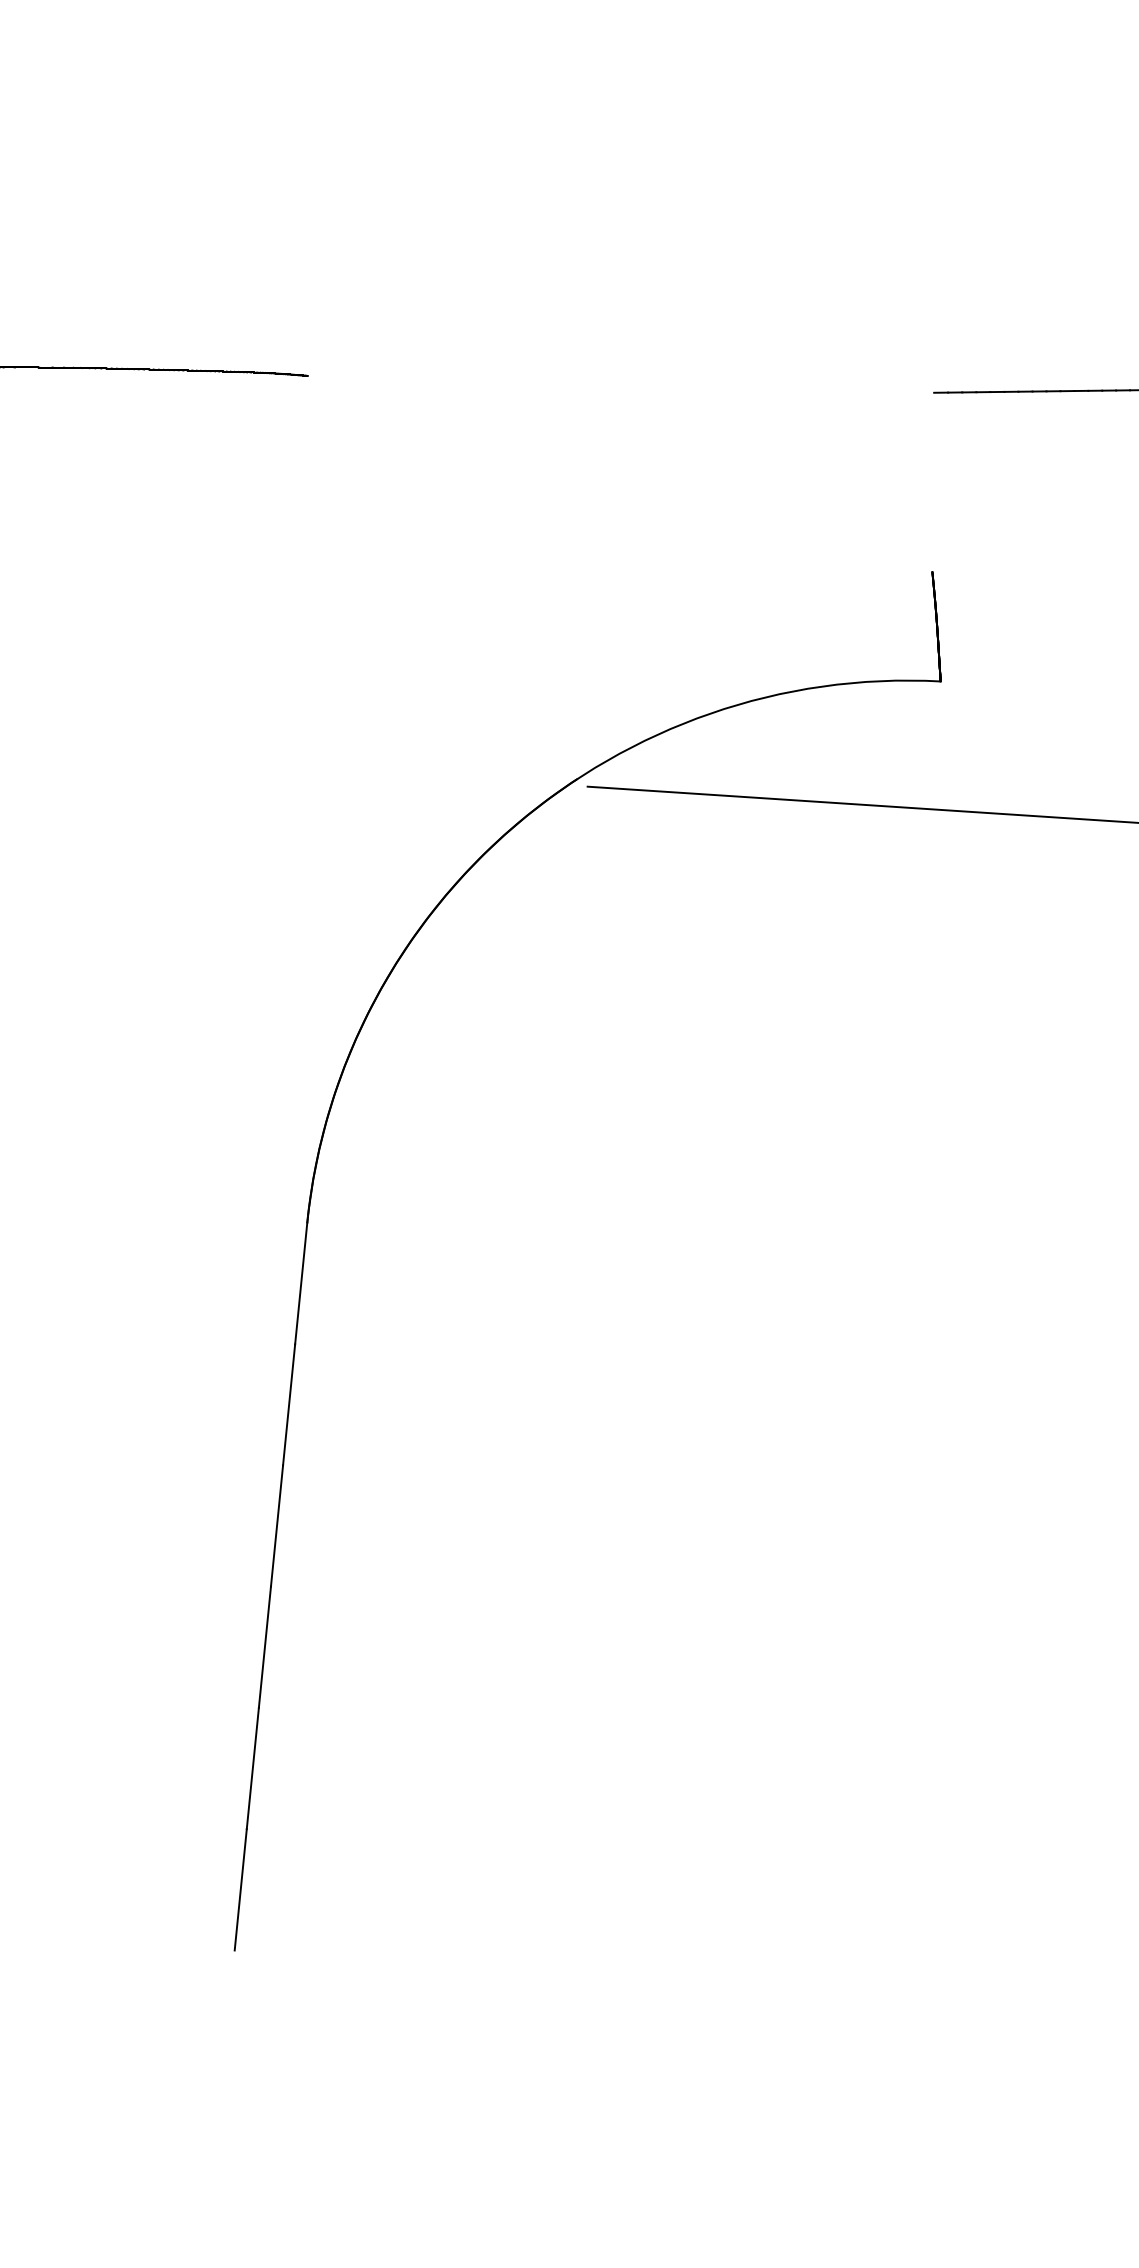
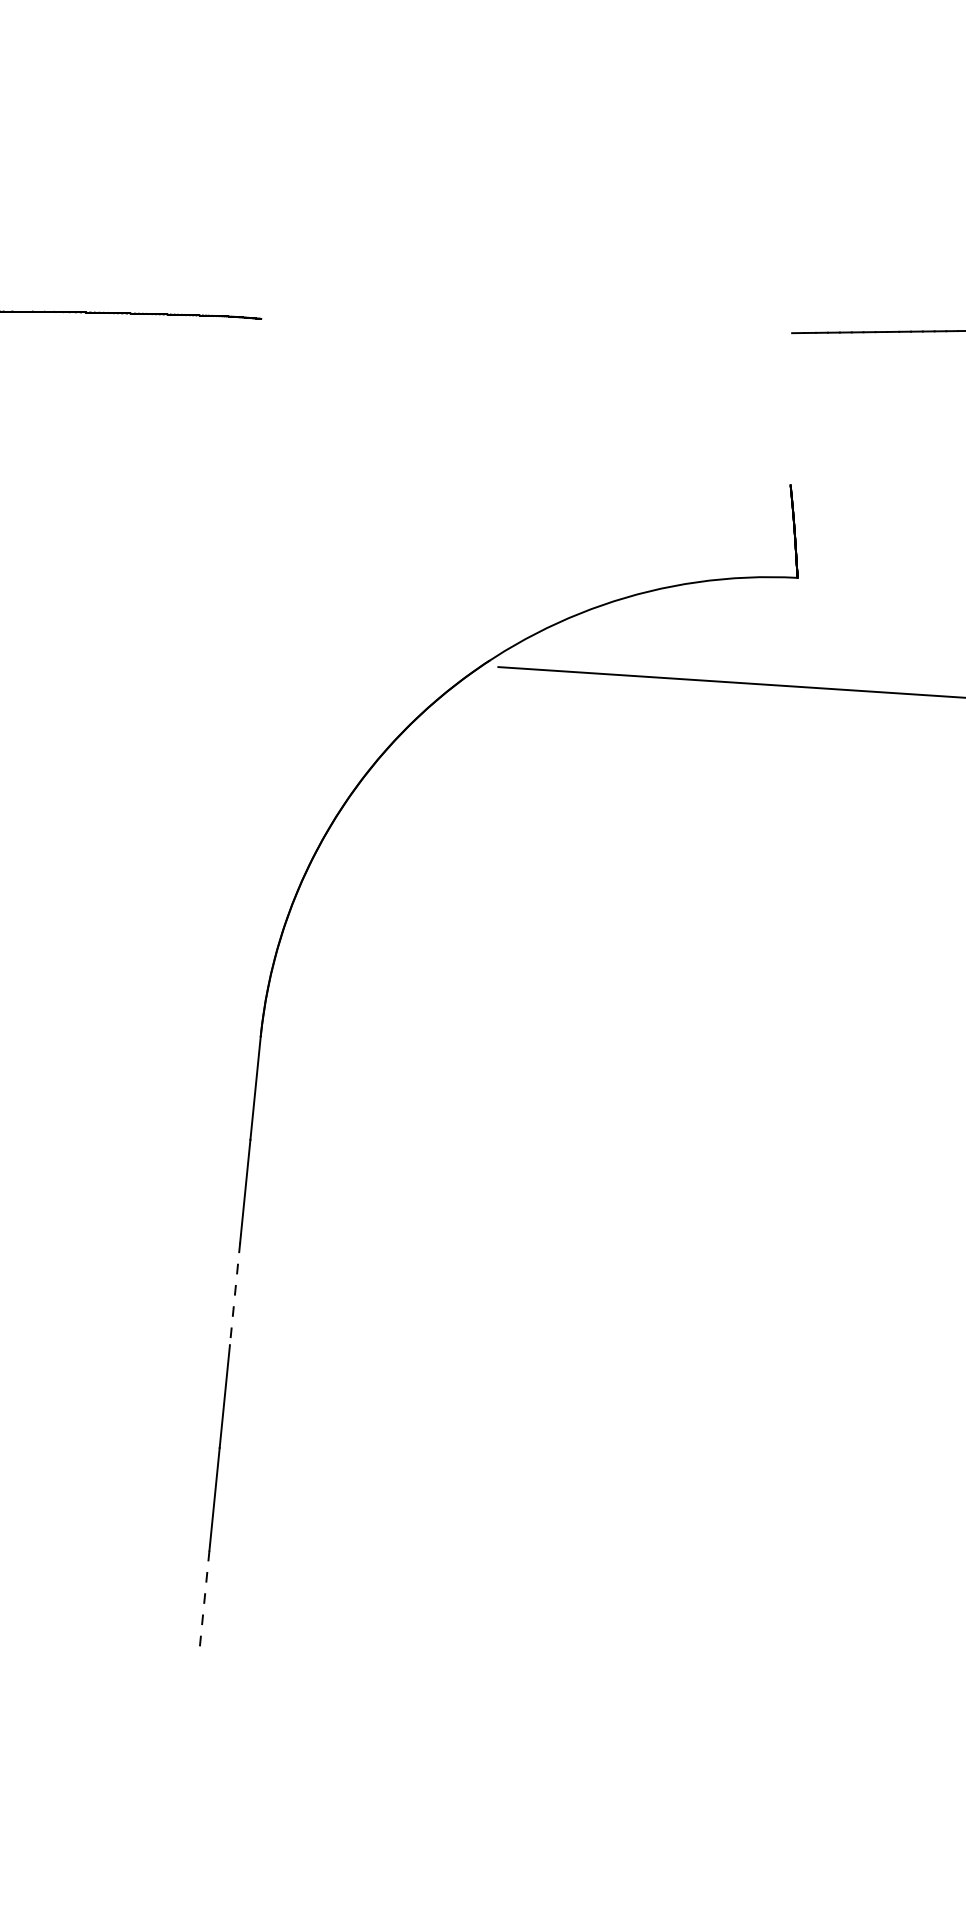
line: (277, 1526) -> (235, 1294), solid -> dashed
line: (240, 1889) -> (204, 1601), solid -> dashed

